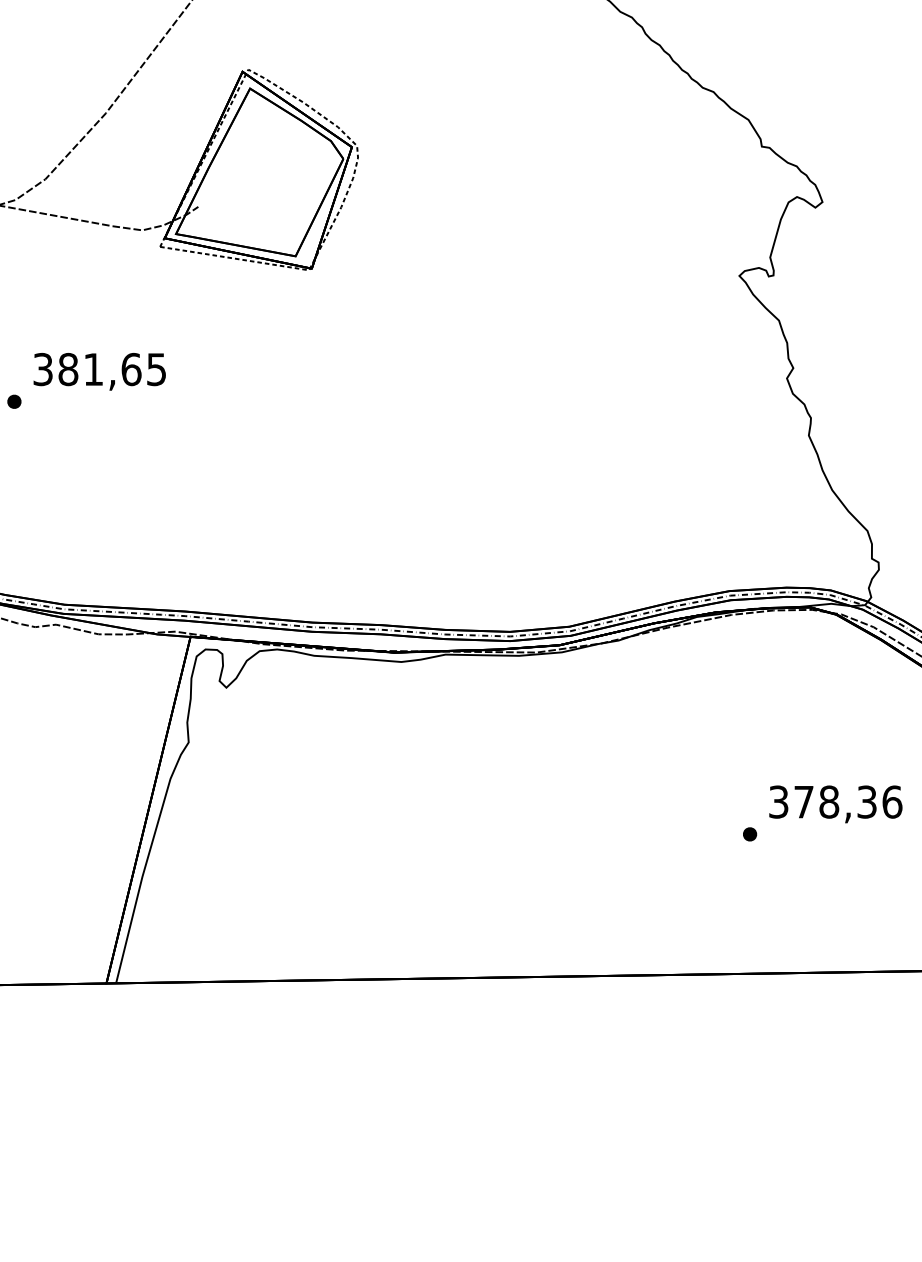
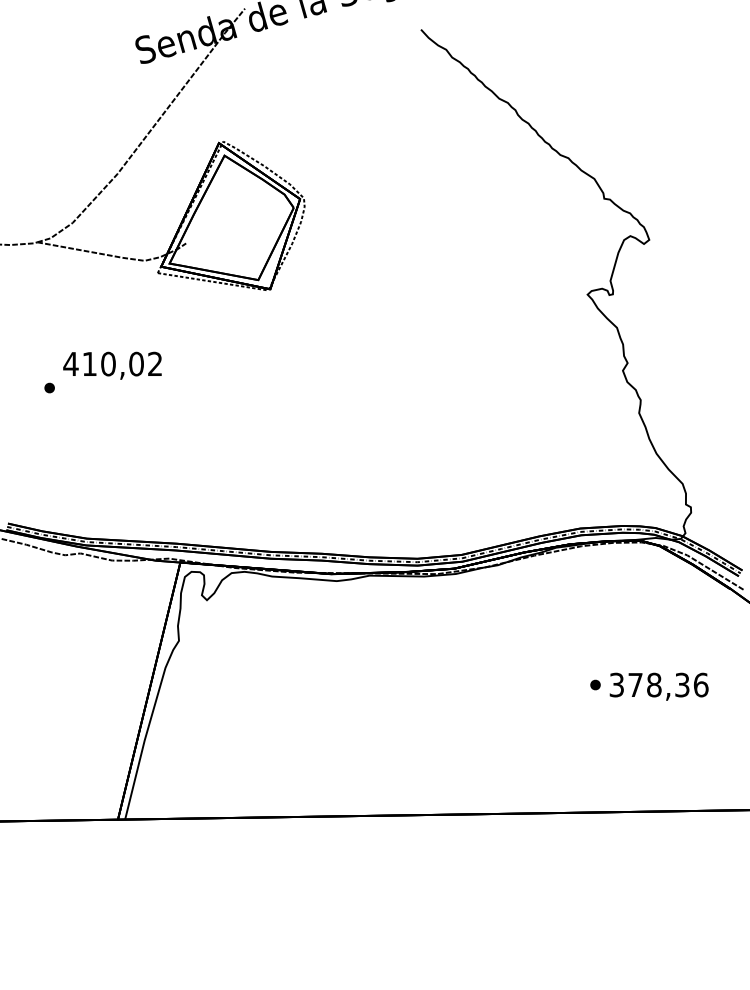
text: (99, 368) -> (112, 363), 381,65 -> 410,02
part: (750, 833) -> (595, 684), moved

